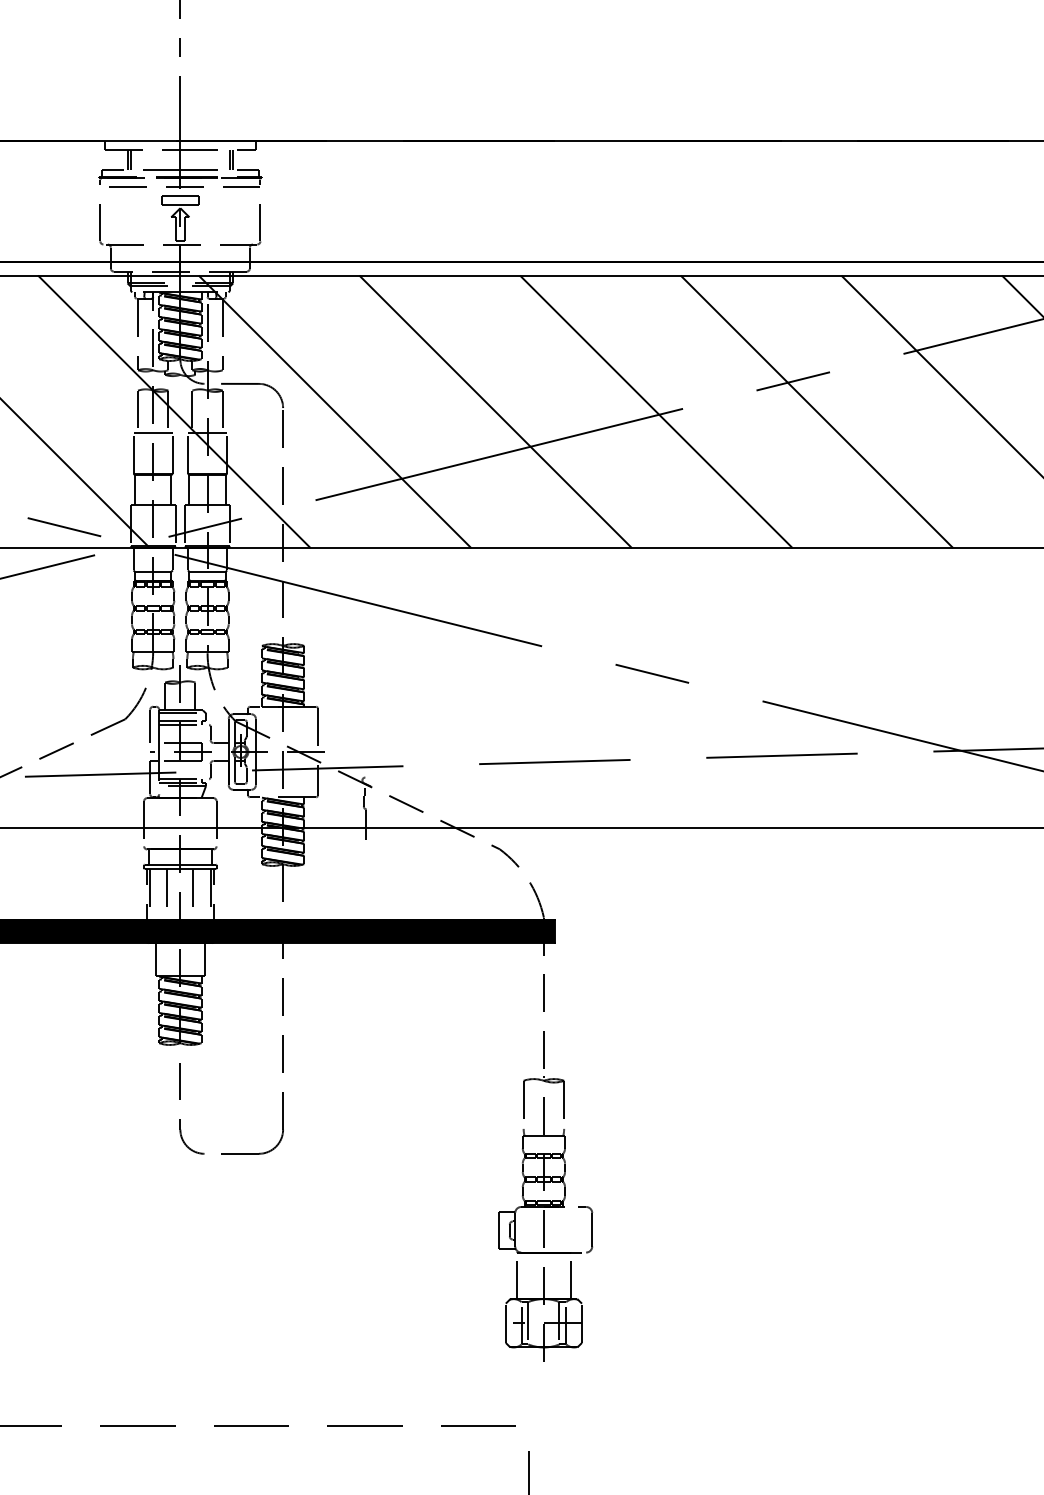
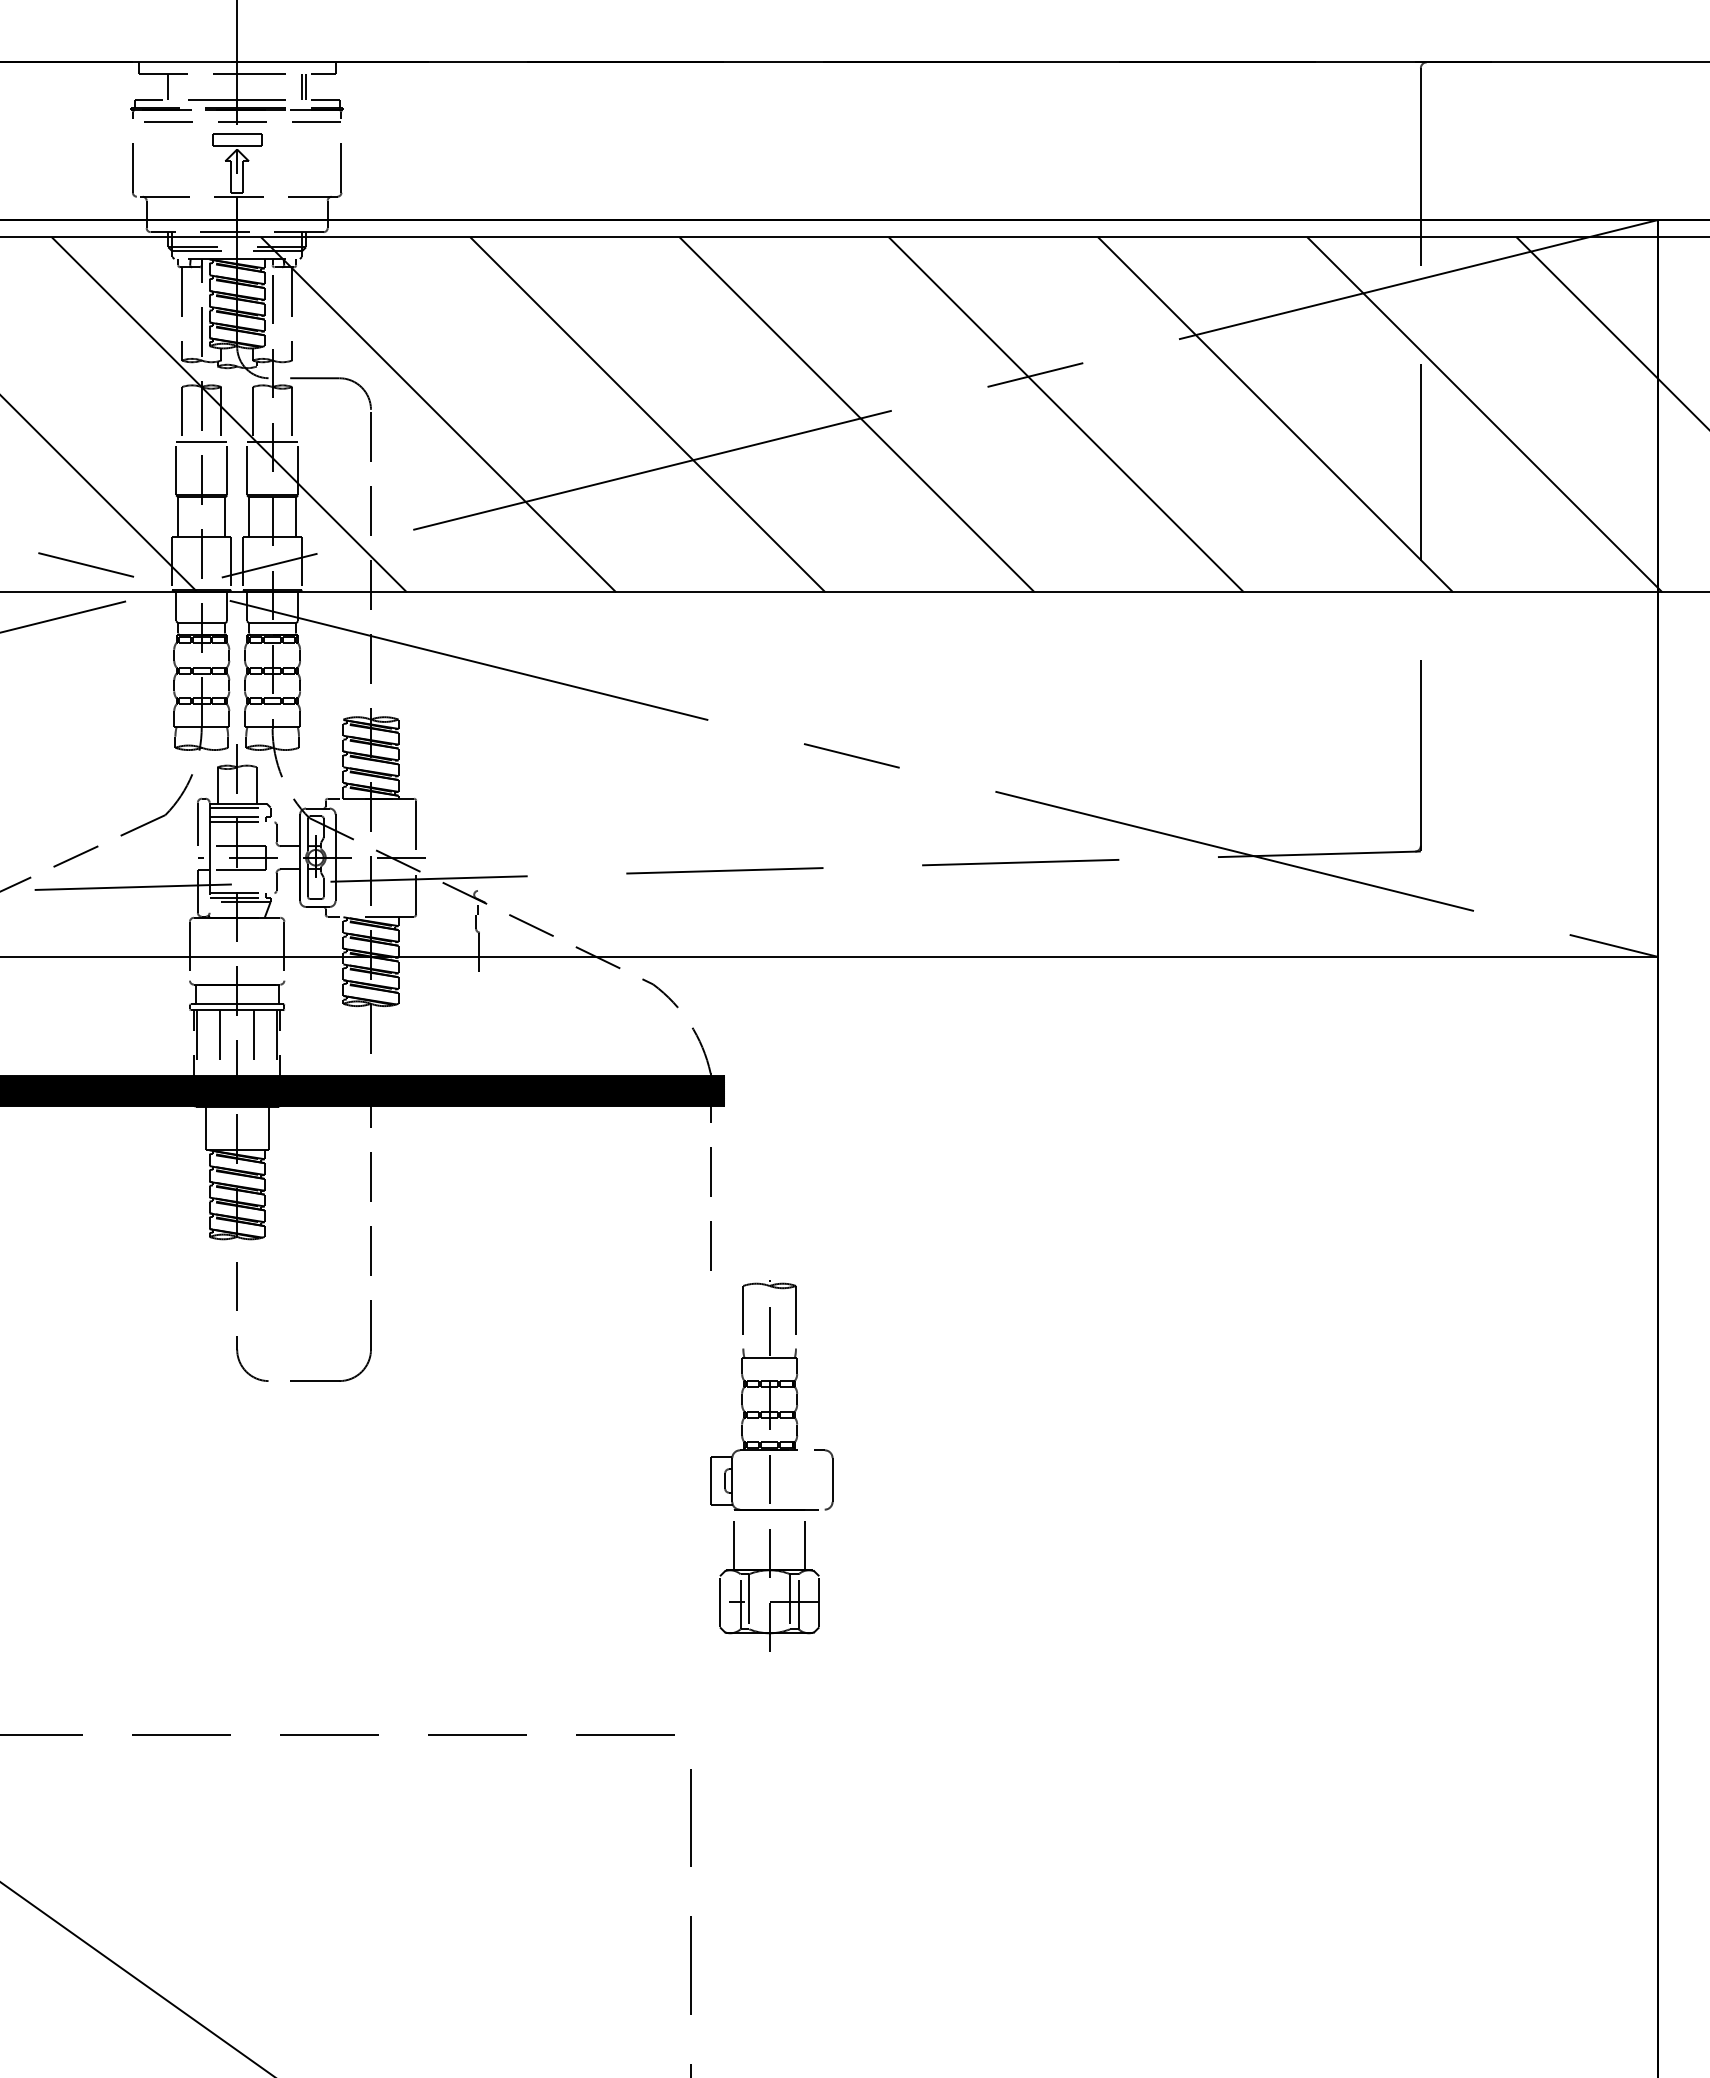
line: (130, 160) -> (172, 87), removed
part: (545, 1218) -> (771, 1465), moved

